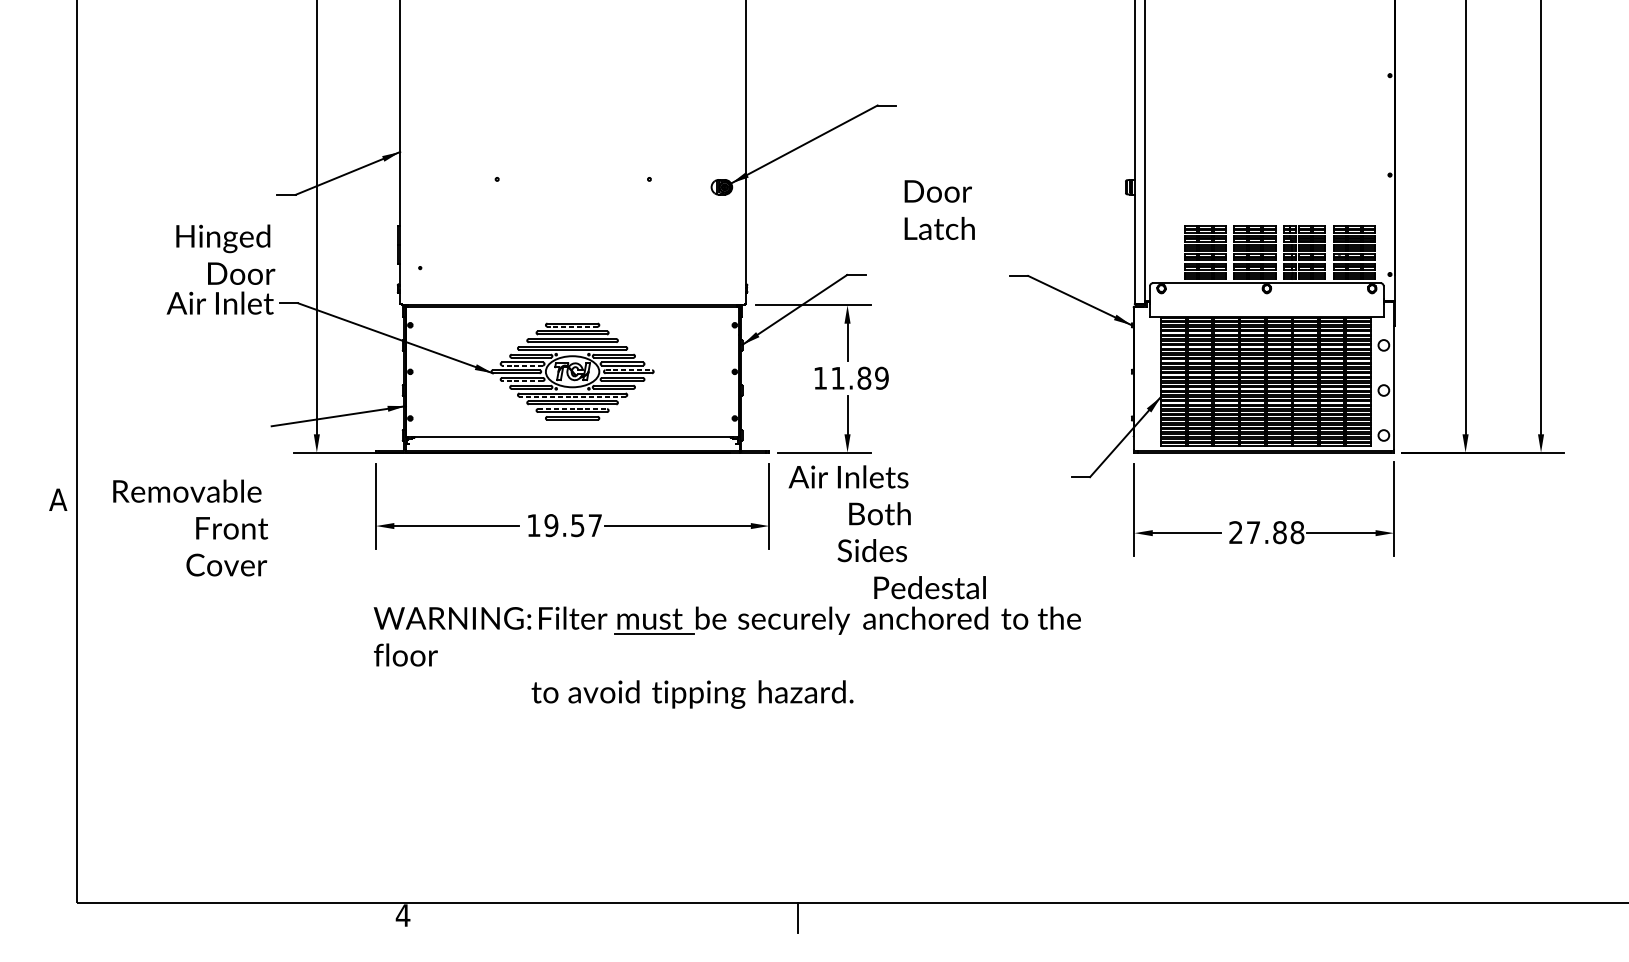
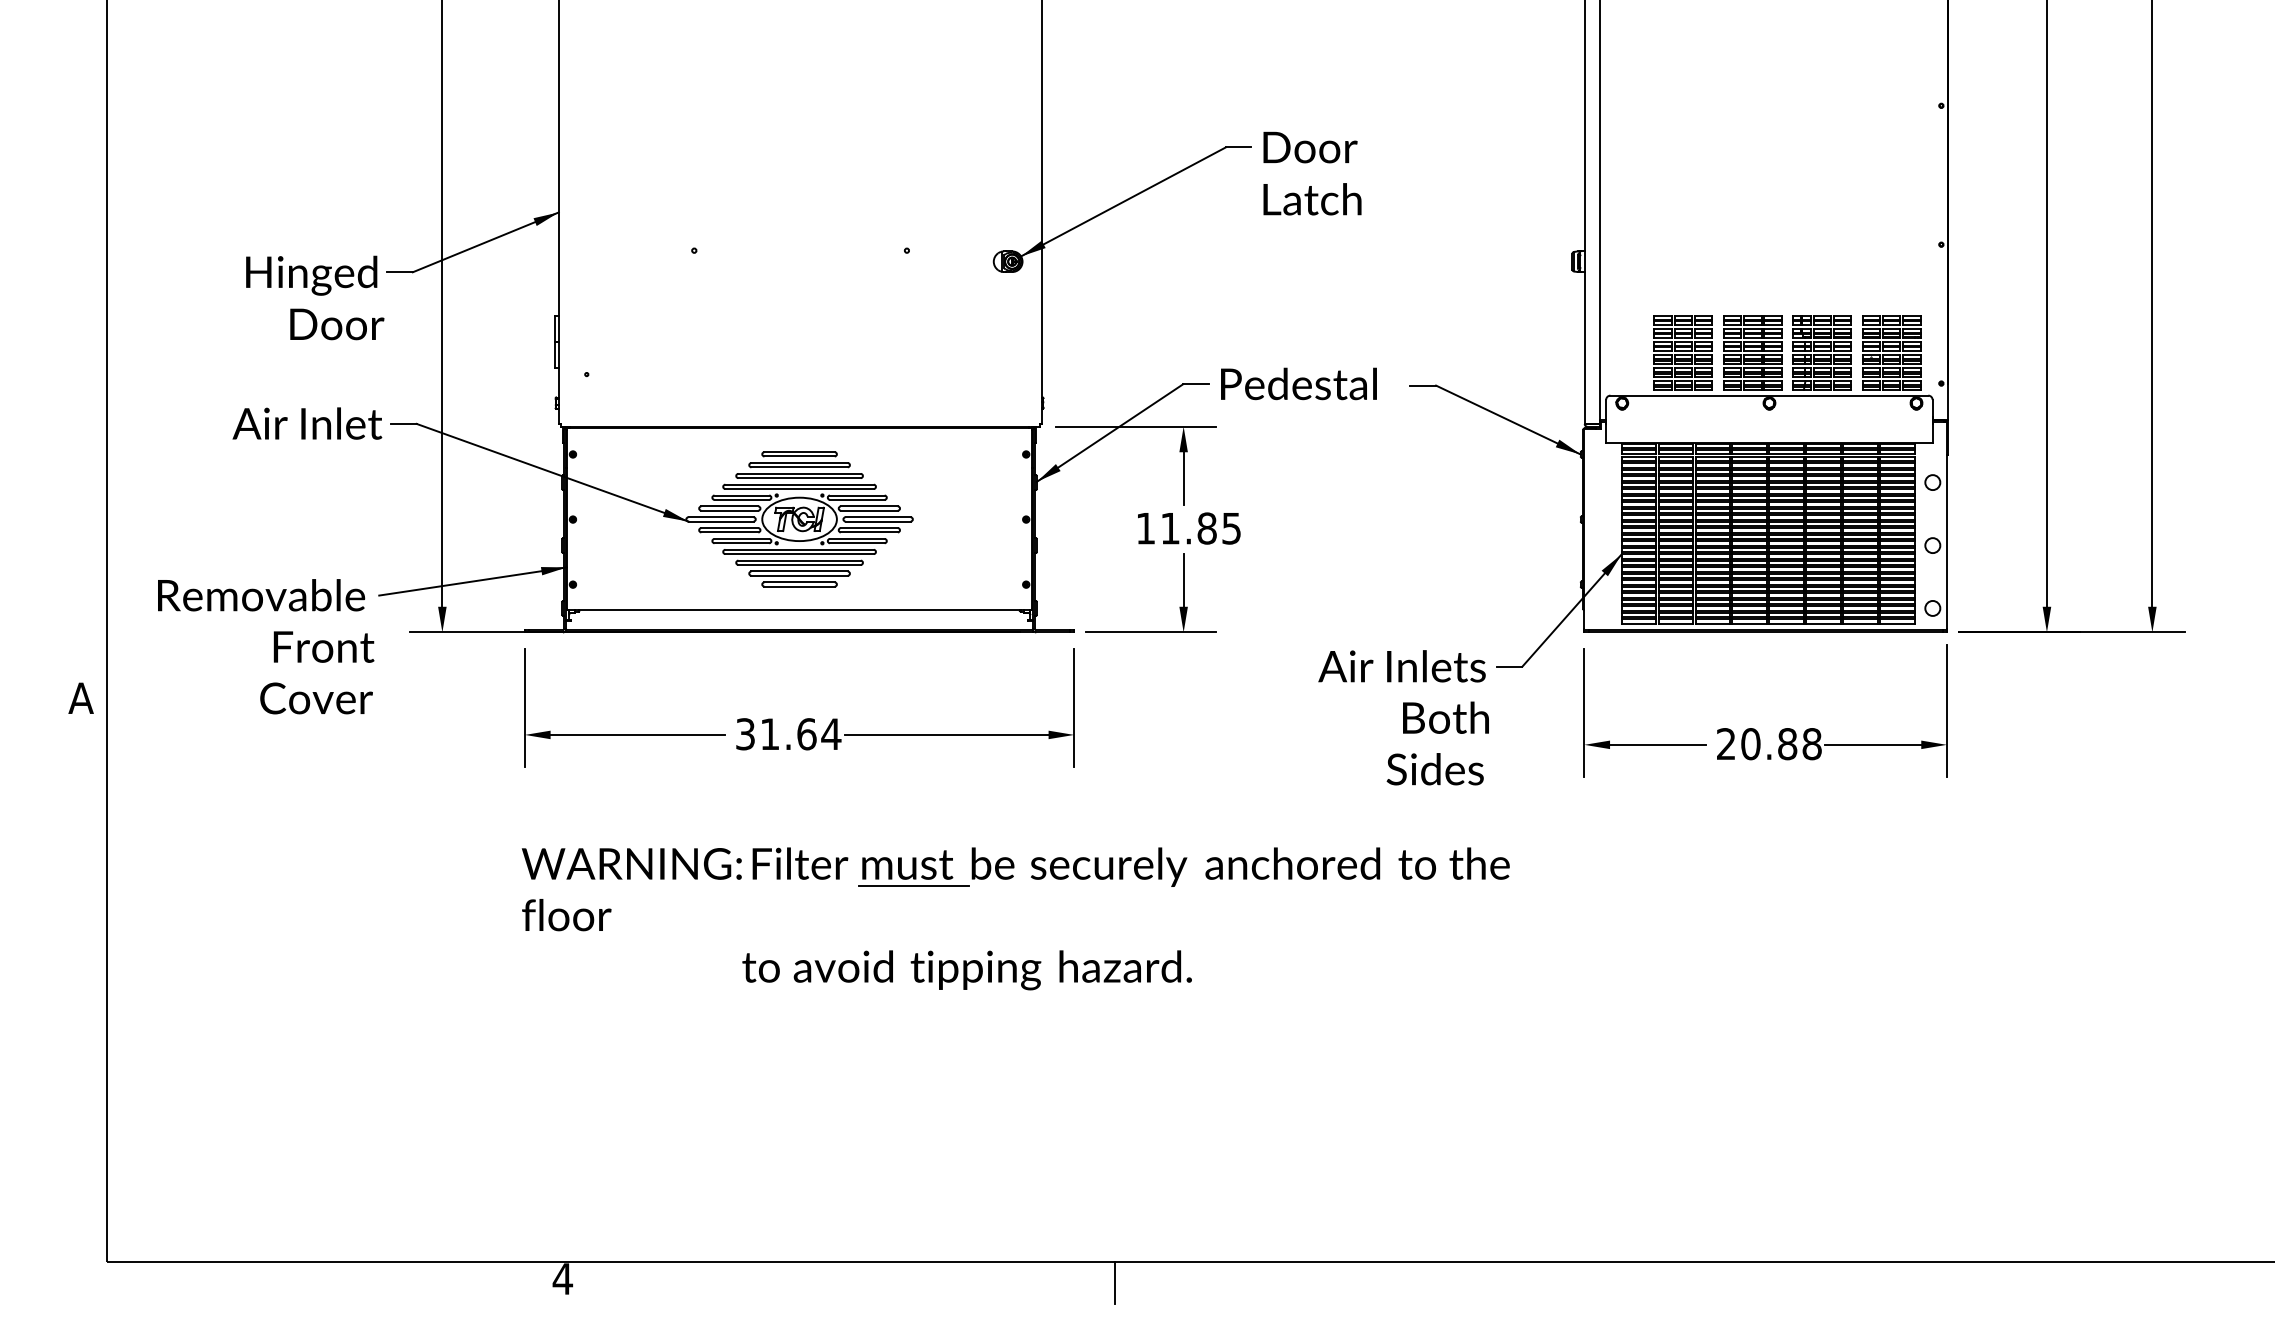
text: (939, 210) -> (1312, 173), moved
text: (226, 254) -> (315, 297), moved
line: (572, 326) -> (799, 456), dashed -> solid
line: (522, 365) -> (729, 510), dashed -> solid
line: (629, 370) -> (878, 517), dashed -> solid
text: (881, 378) -> (1231, 528), 11.89 -> 11.85
line: (522, 381) -> (729, 532), dashed -> solid
line: (572, 396) -> (799, 554), dashed -> solid
line: (573, 409) -> (800, 571), dashed -> solid
text: (849, 513) -> (1403, 717), moved
text: (564, 525) -> (788, 734), 19.57 -> 31.64
text: (190, 527) -> (266, 646), moved
text: (1253, 532) -> (1750, 744), 27.88 -> 20.88
text: (929, 587) -> (1298, 383), moved

